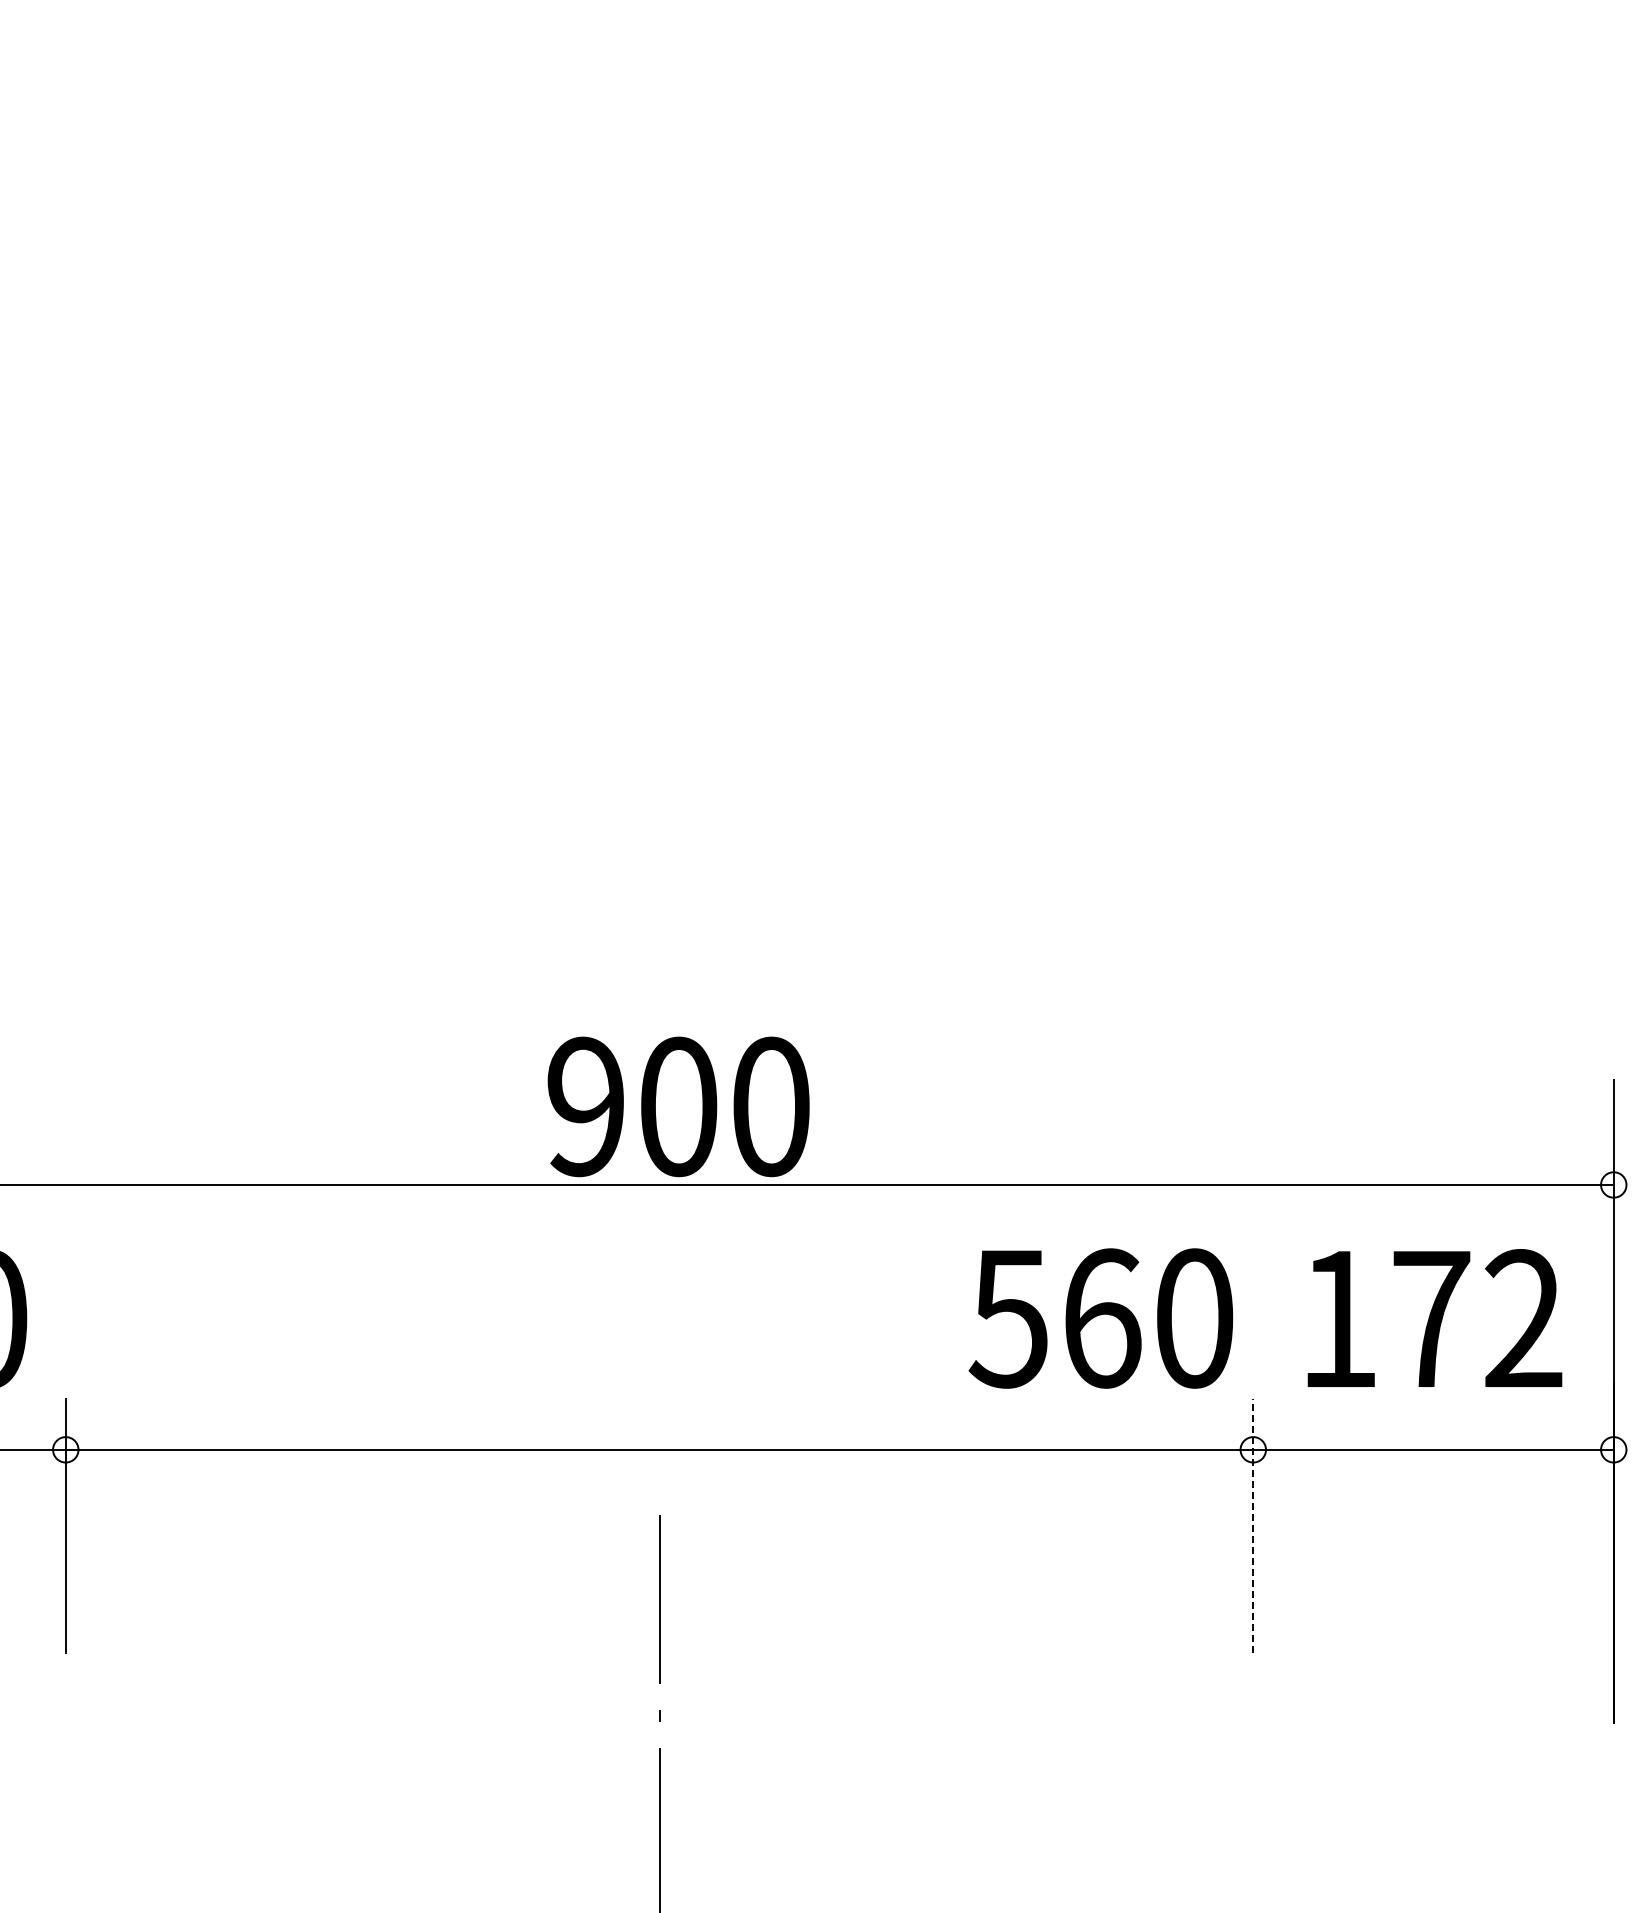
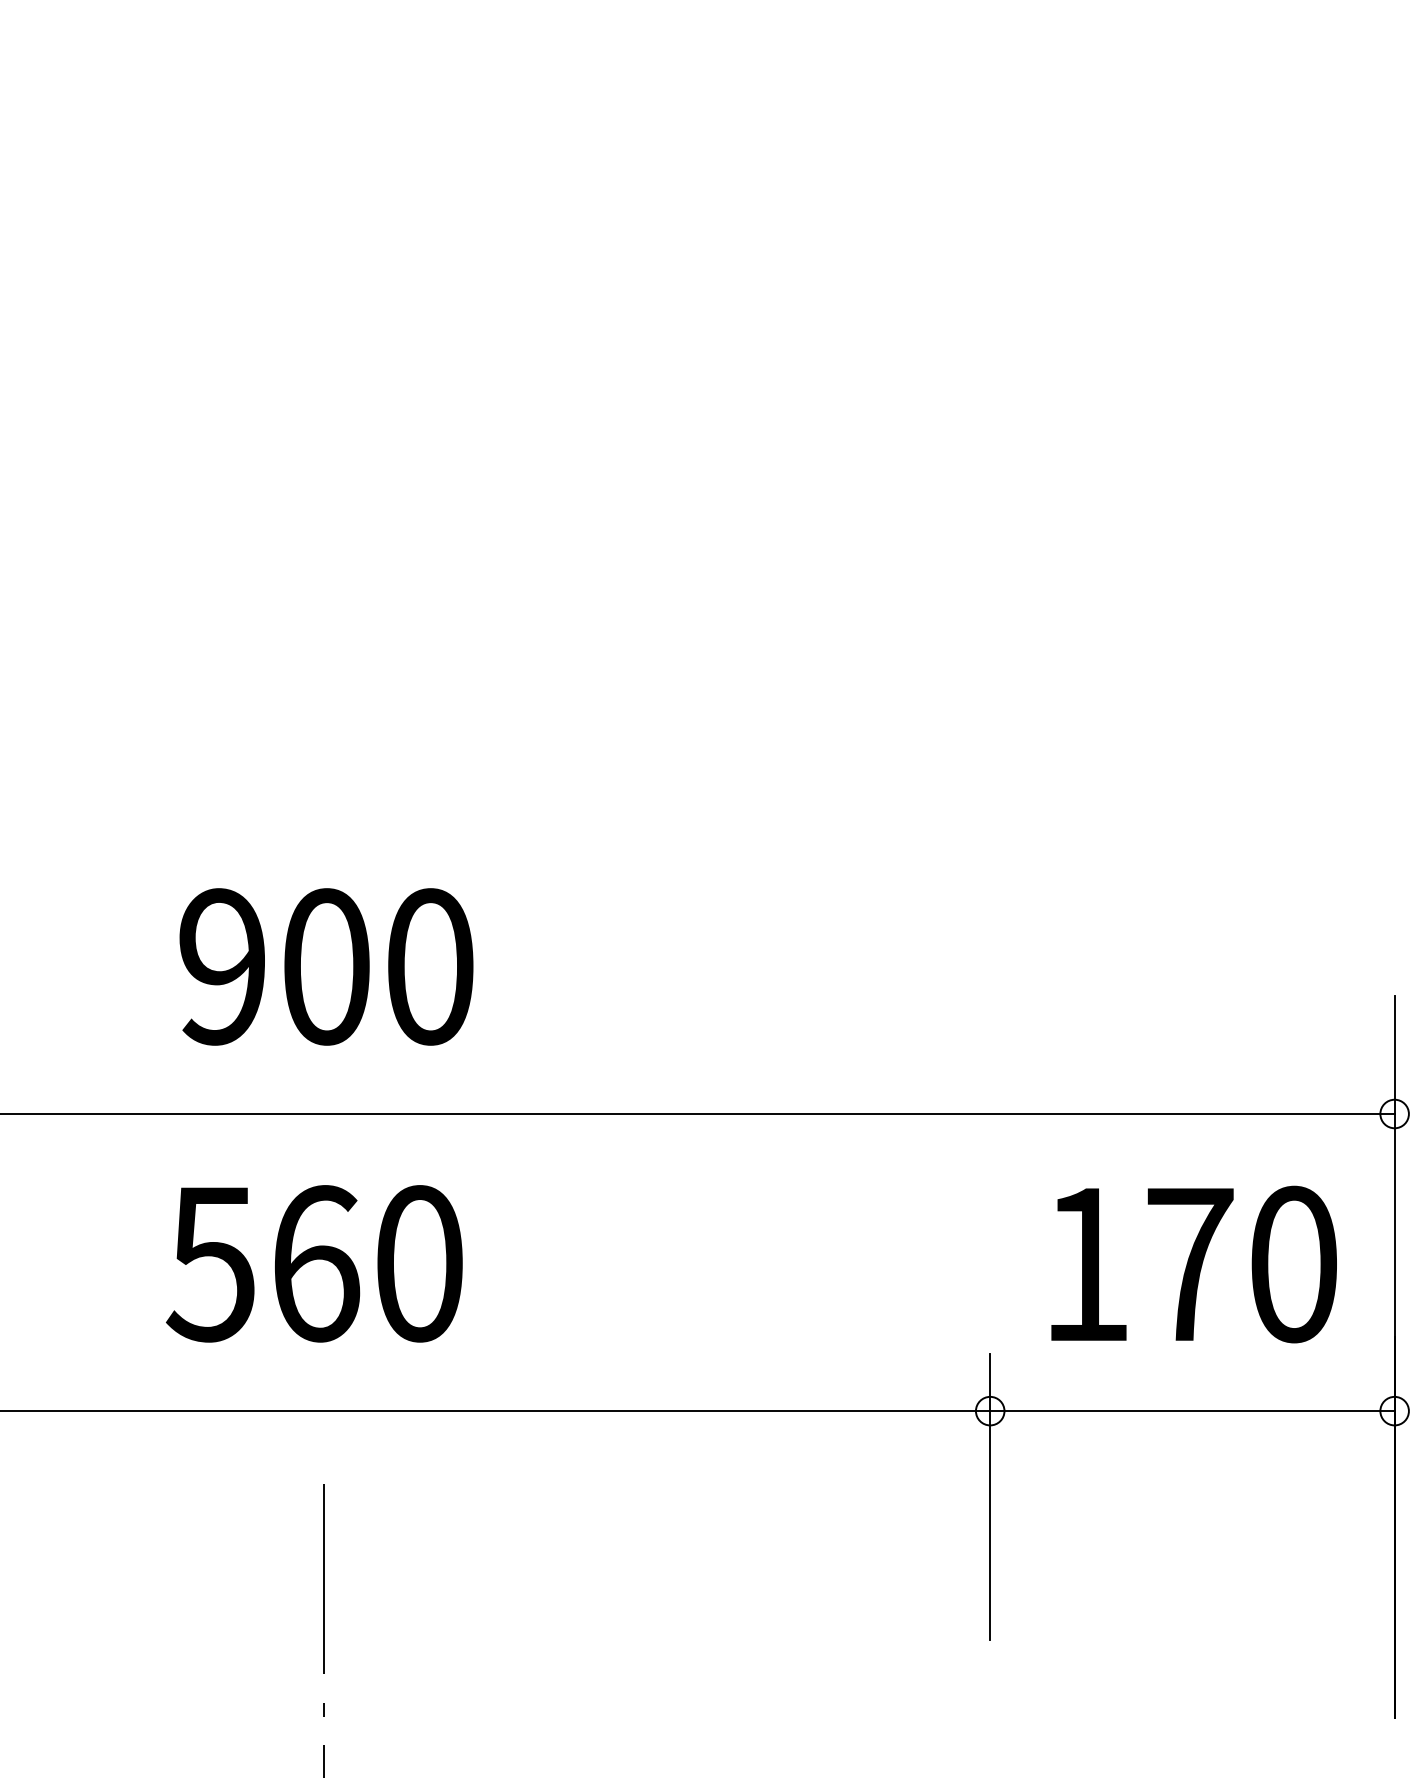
text: (678, 1106) -> (326, 966), moved
text: (1100, 1318) -> (313, 1263), moved
text: (1523, 1319) -> (1293, 1264), 172 -> 170
line: (1253, 1525) -> (990, 1496), dashed -> solid

